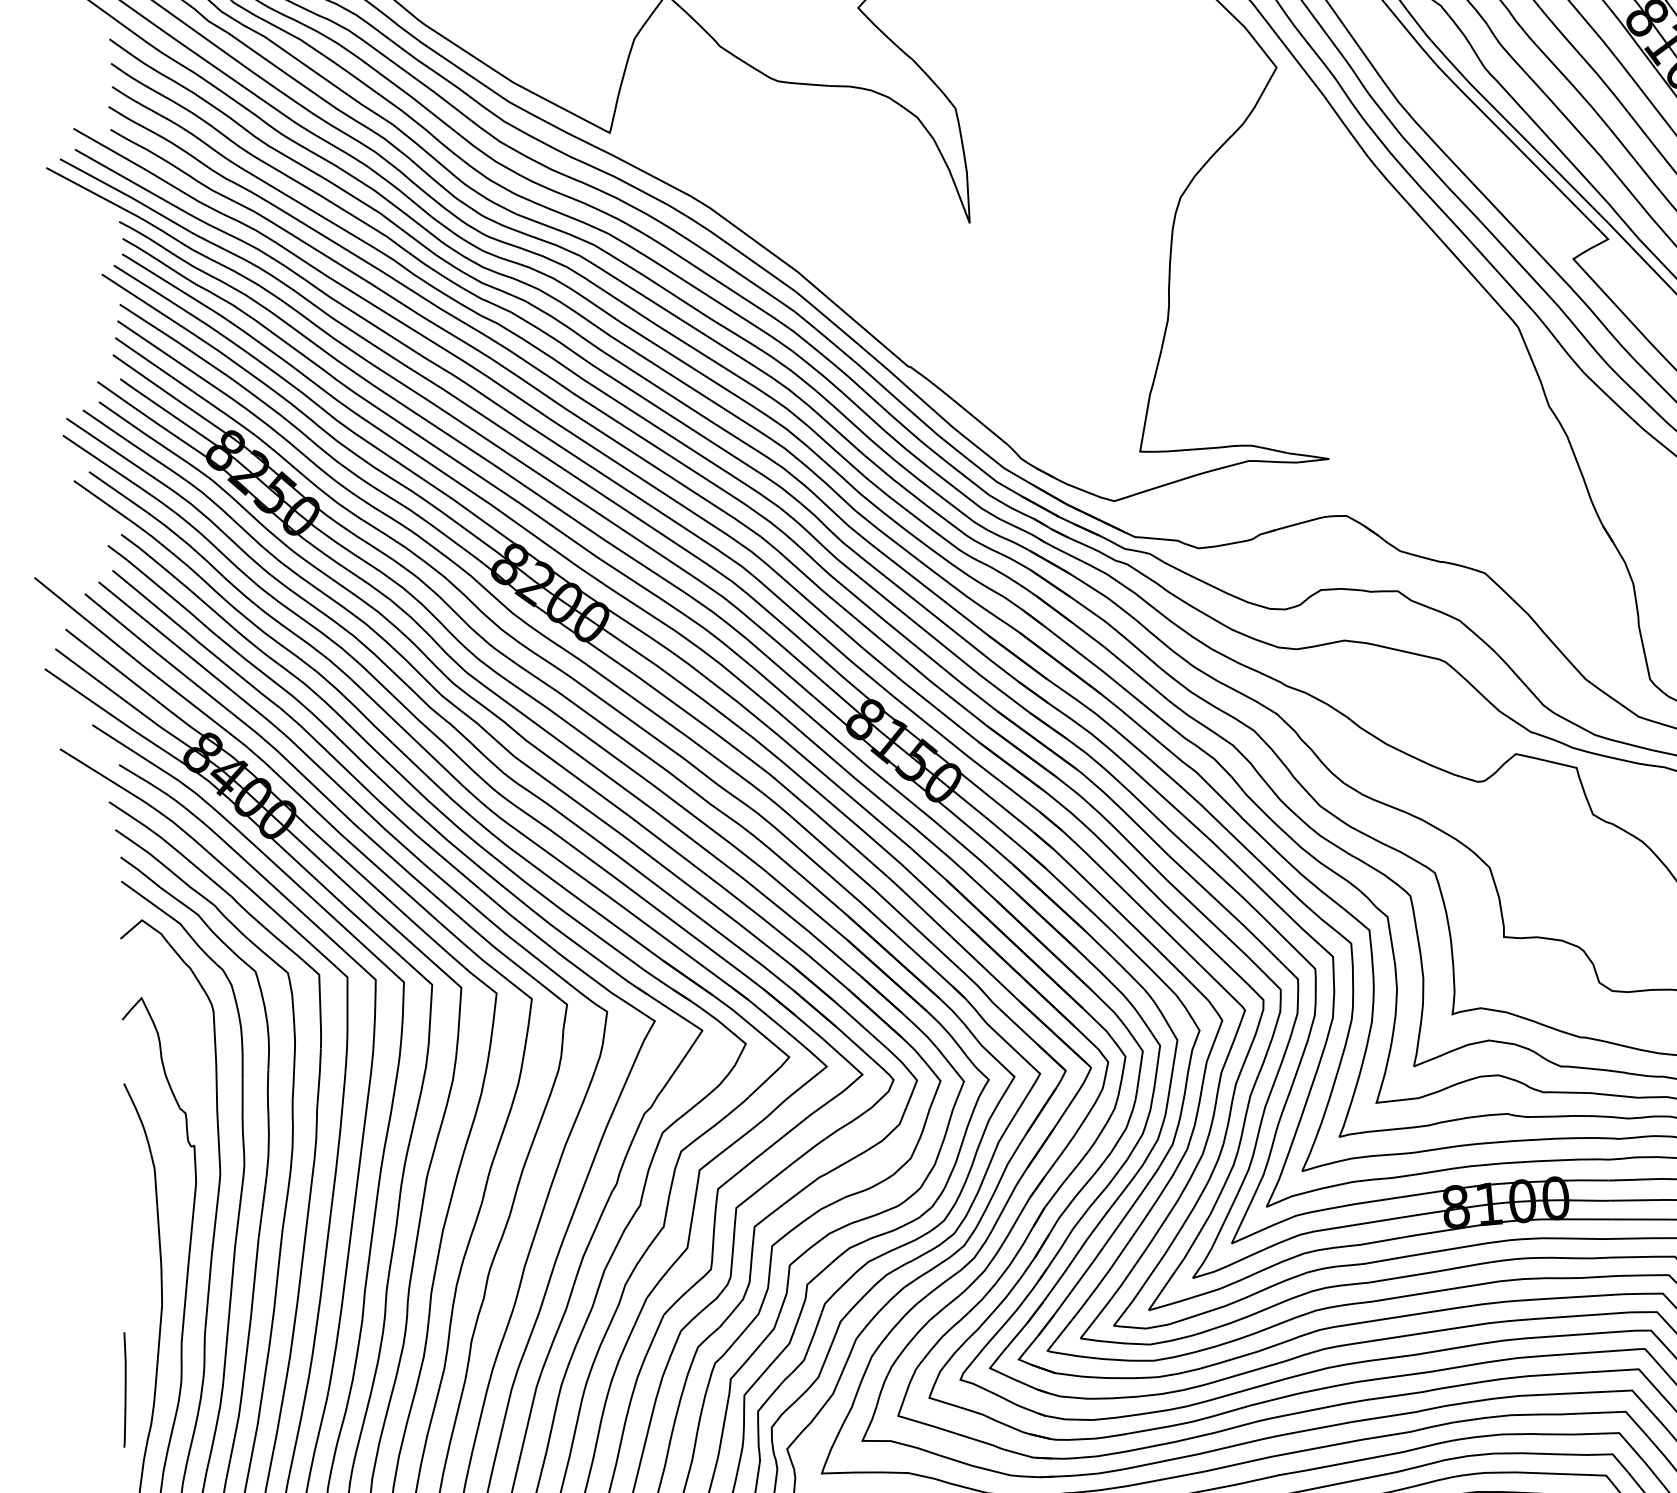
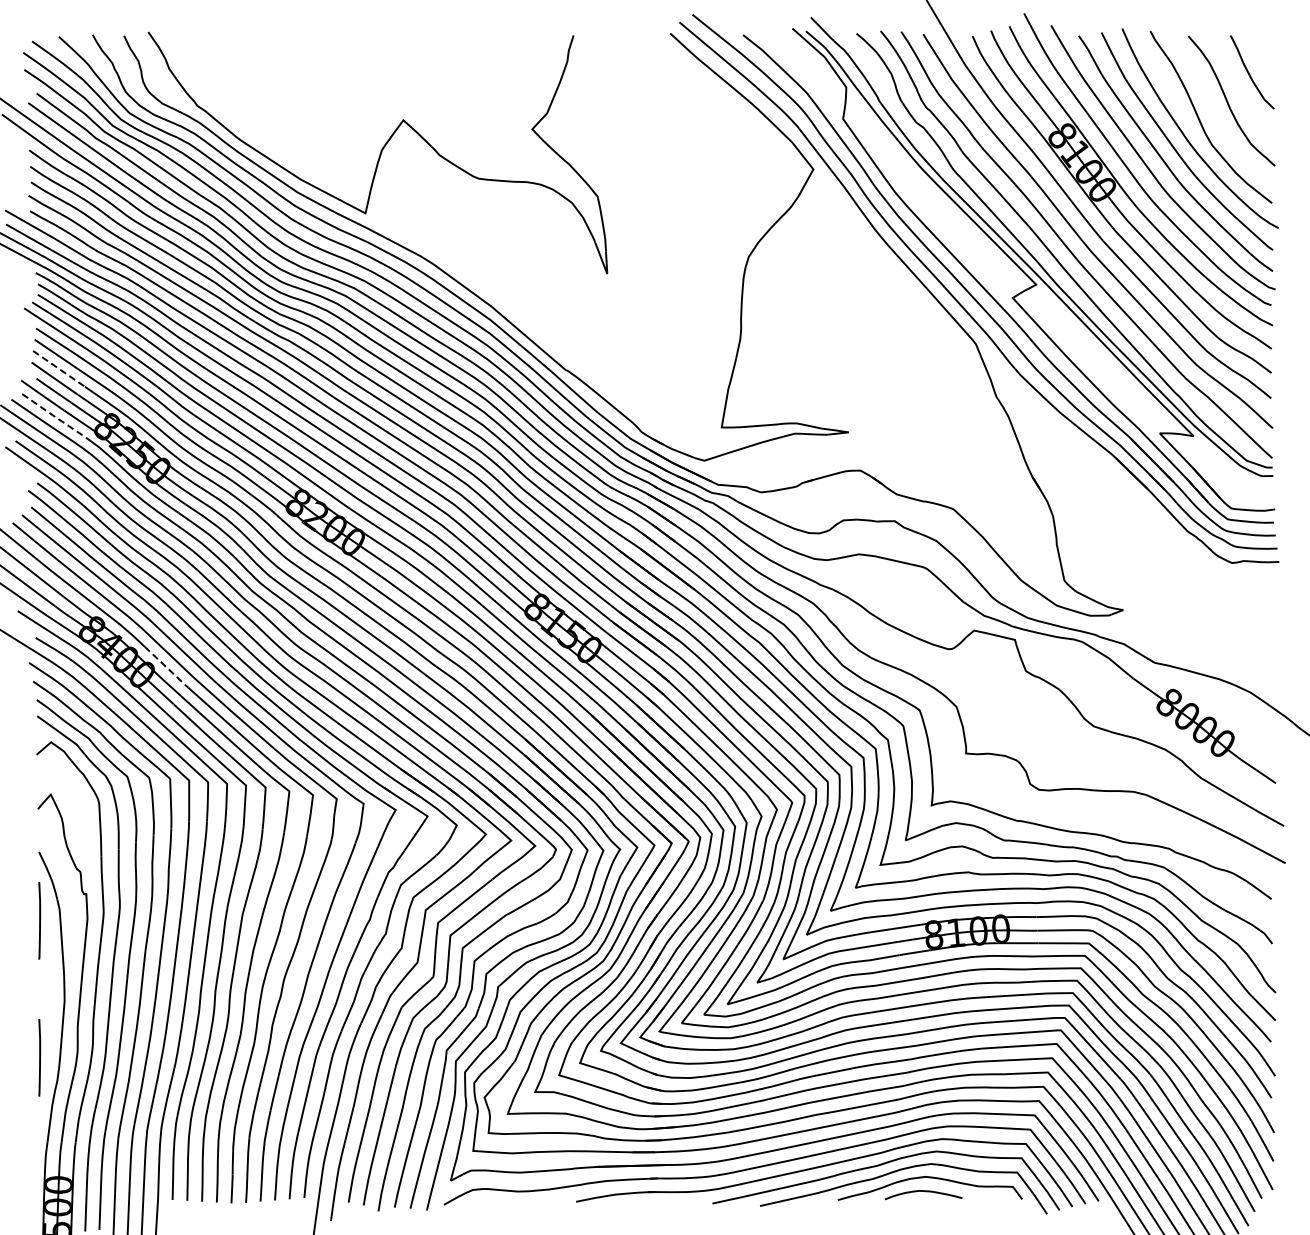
line: (154, 363) -> (59, 368), solid -> dashed
line: (147, 435) -> (54, 416), solid -> dashed
line: (315, 808) -> (167, 667), solid -> dashed
line: (124, 1185) -> (39, 920), added

